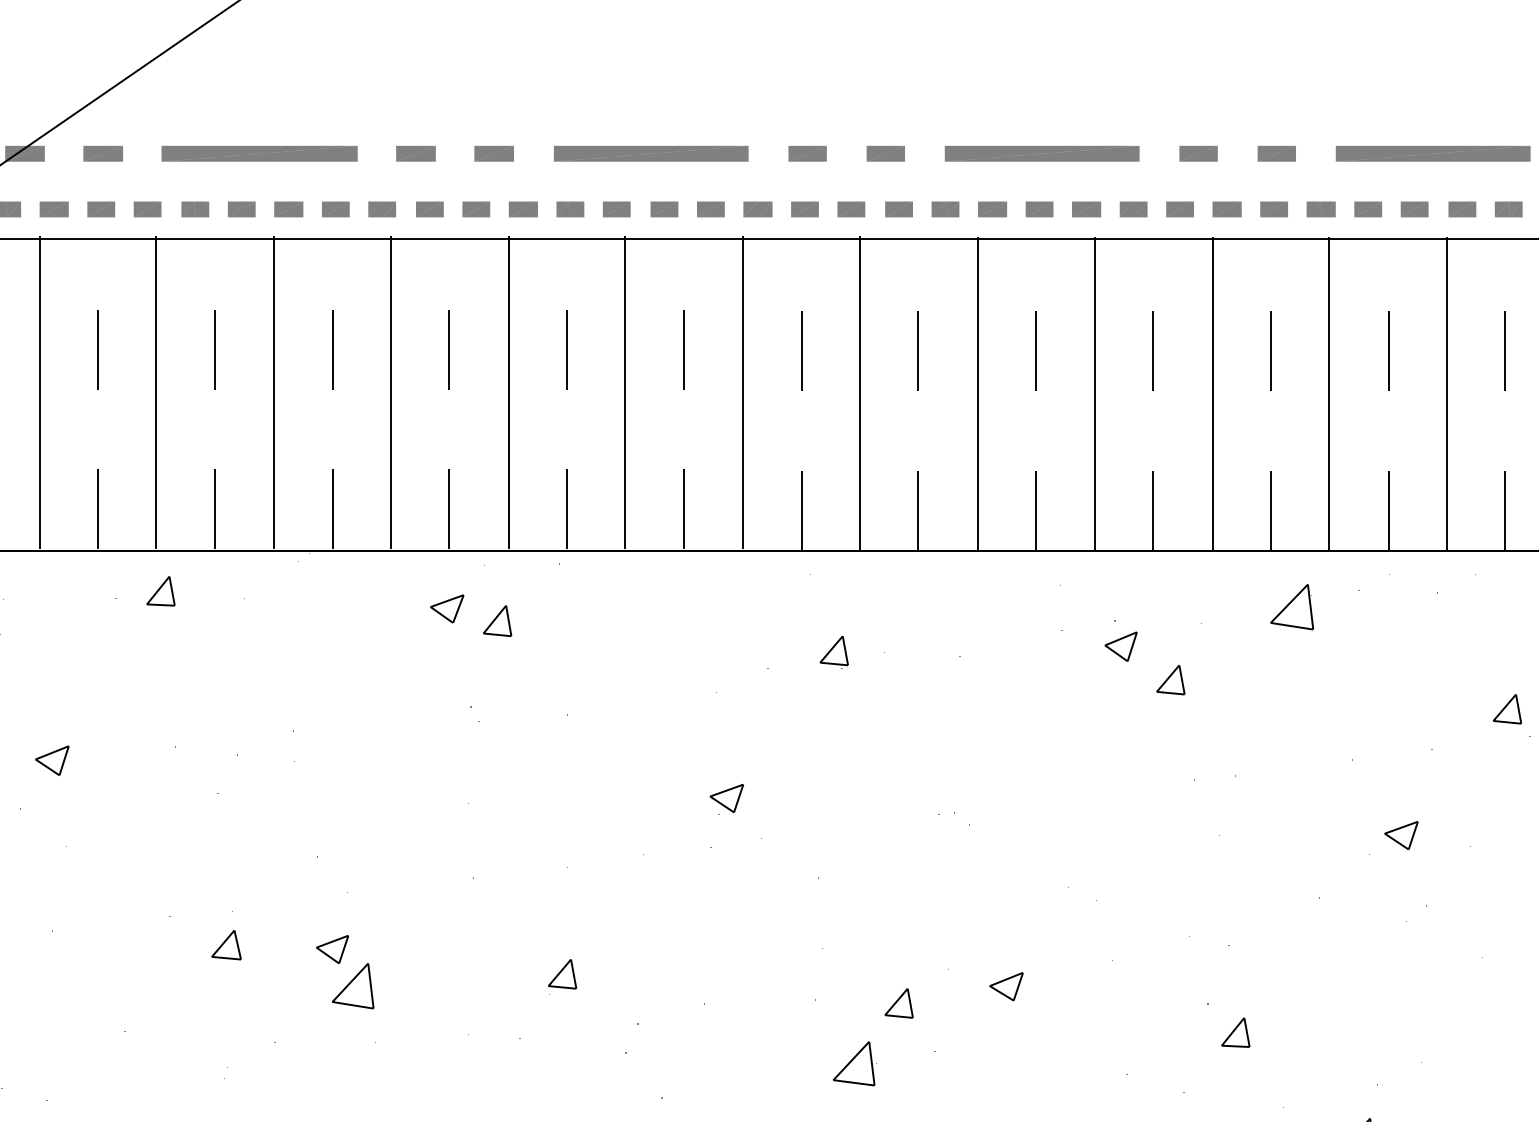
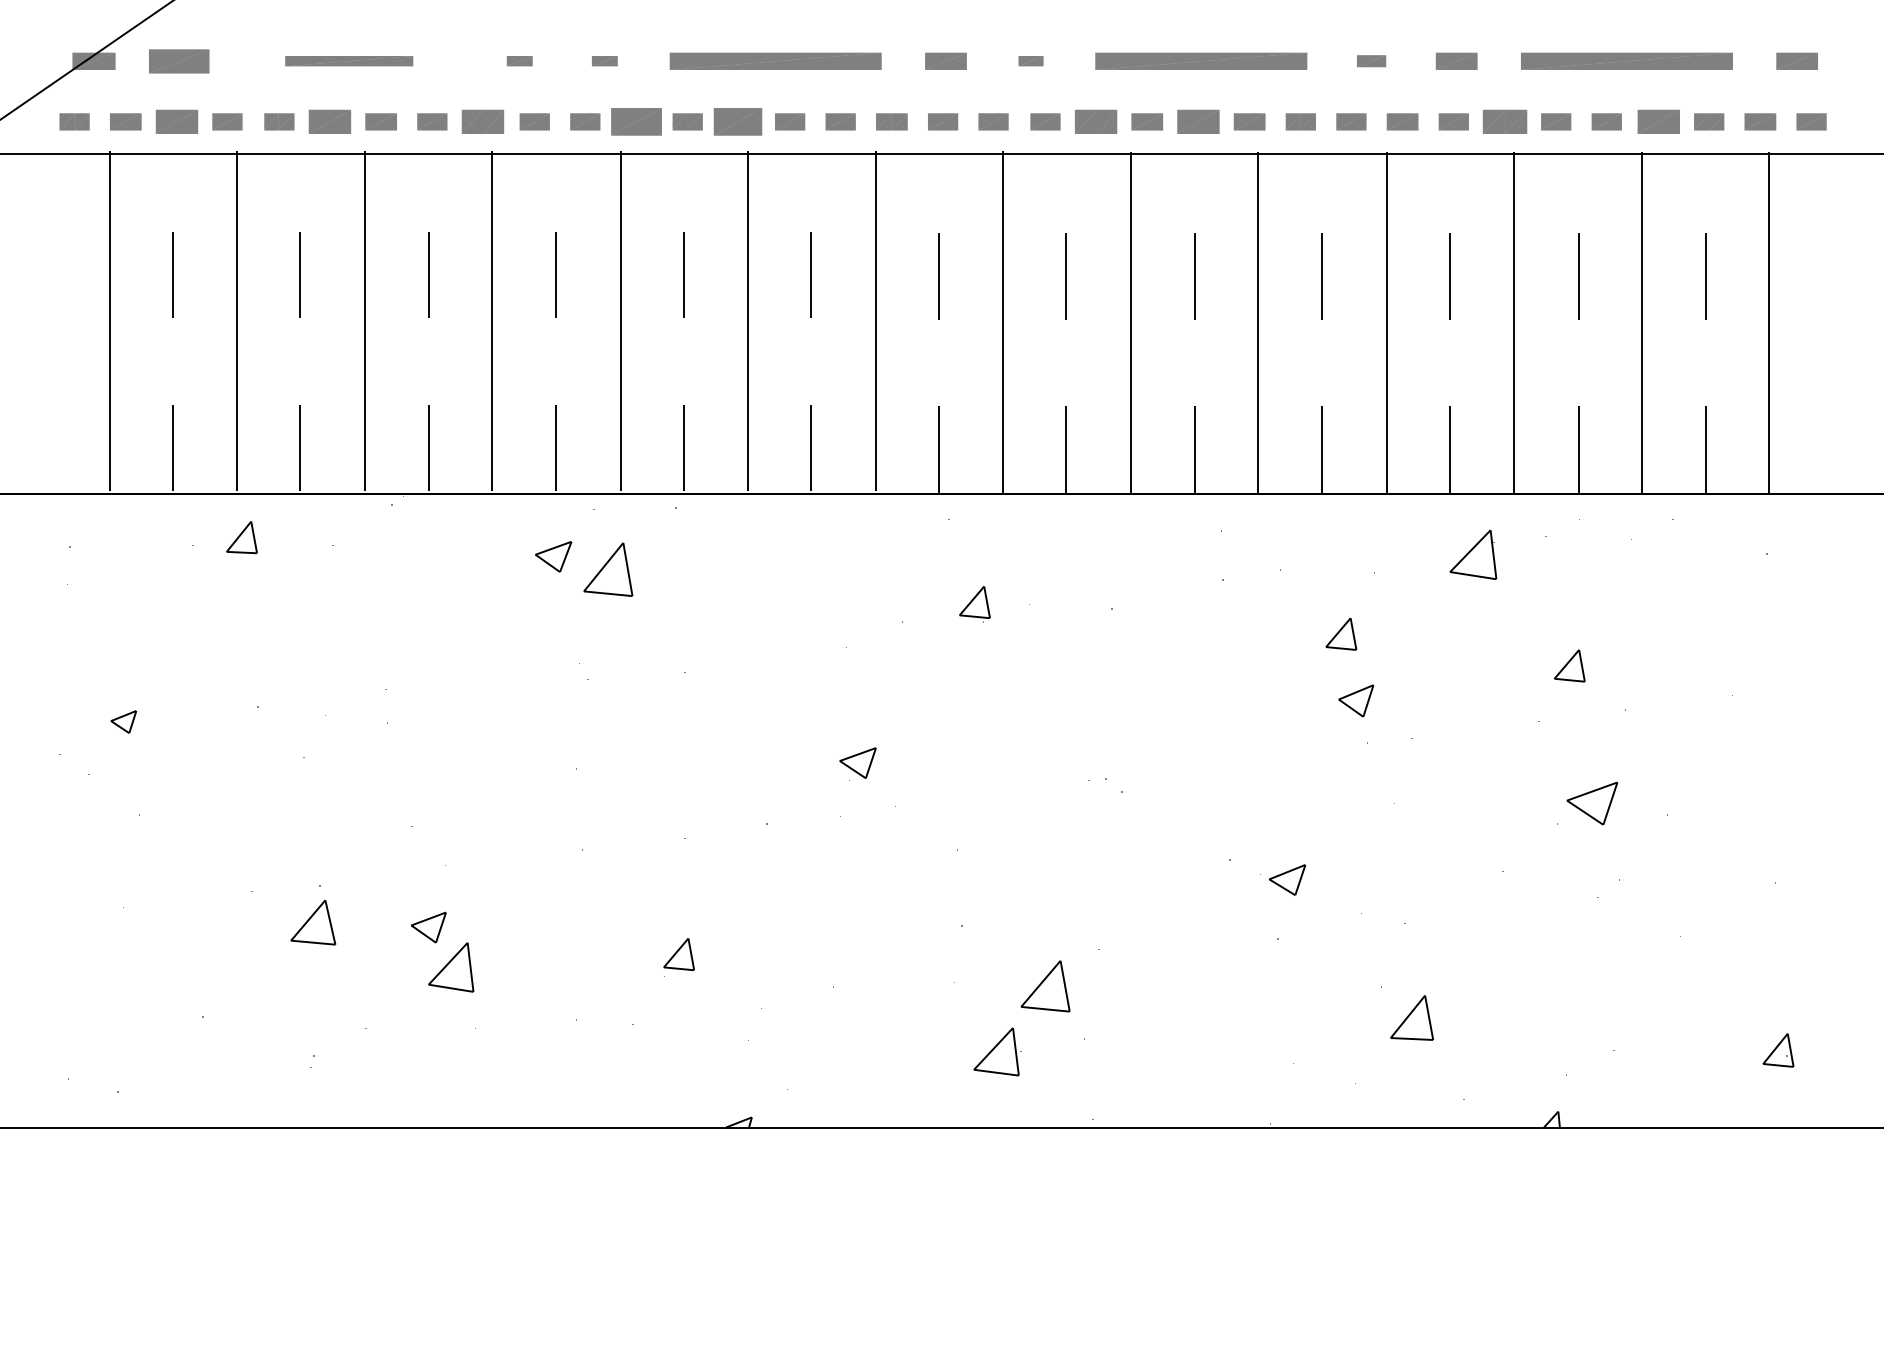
part: (102, 153) -> (178, 60), size x1.4
part: (258, 153) -> (348, 60), size x0.6
part: (415, 153) -> (519, 60), size x0.6
part: (493, 153) -> (604, 60), size x0.6
part: (885, 153) -> (1030, 60), size x0.6
part: (1198, 153) -> (1371, 60), size x0.7
part: (100, 209) -> (176, 121), size x1.4
part: (241, 209) -> (329, 121), size x1.4
part: (381, 209) -> (482, 121), size x1.4
part: (523, 209) -> (636, 121), size x1.6
part: (617, 209) -> (738, 121), size x1.6
part: (944, 209) -> (1095, 121), size x1.4
part: (1039, 209) -> (1198, 121), size x1.4
part: (1320, 209) -> (1504, 121), size x1.4
part: (1462, 209) -> (1658, 121), size x1.4
part: (497, 621) -> (608, 570), size x1.6
part: (1121, 646) -> (1356, 700), moved
part: (1507, 708) -> (1569, 665), moved
part: (52, 760) -> (123, 721), size x0.7
part: (1401, 835) -> (1592, 803), size x1.4
part: (226, 944) -> (313, 922), size x1.4
part: (1006, 986) -> (1287, 879), moved
part: (899, 1002) -> (1045, 985), size x1.6
part: (1235, 1032) -> (1411, 1017), size x1.4

